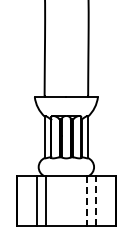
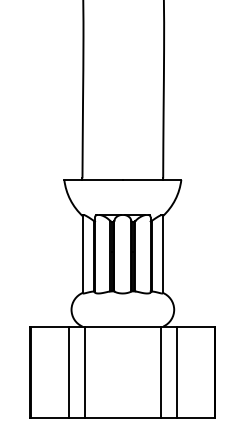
line: (86, 200) -> (160, 371), dashed -> solid
line: (95, 200) -> (176, 371), dashed -> solid

